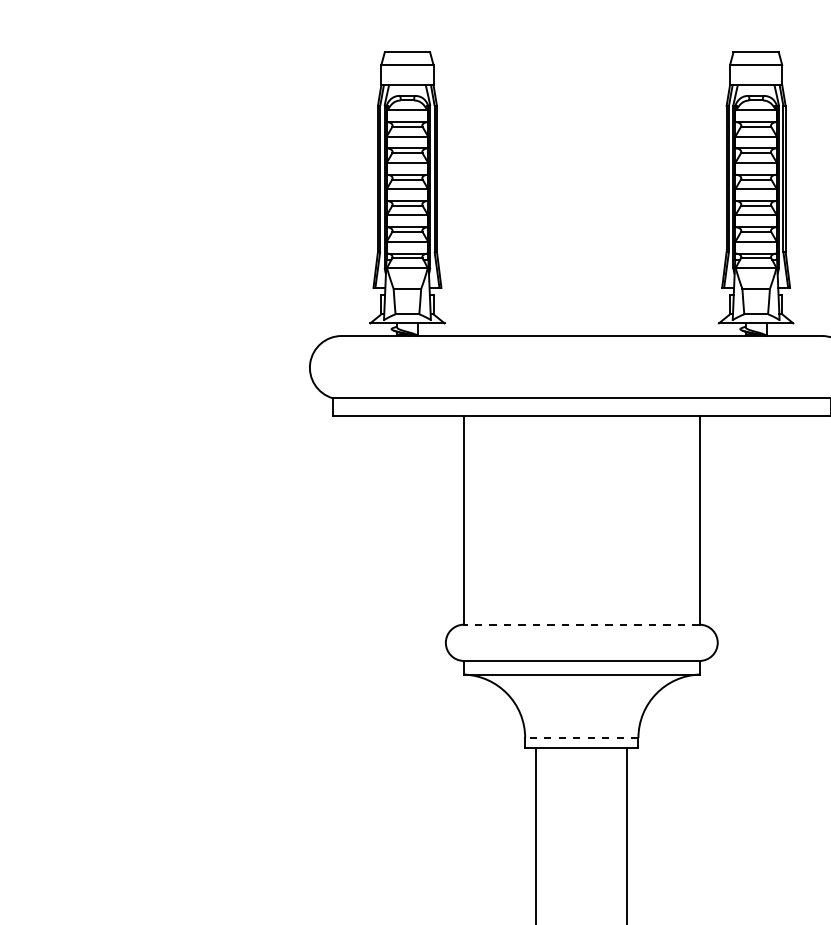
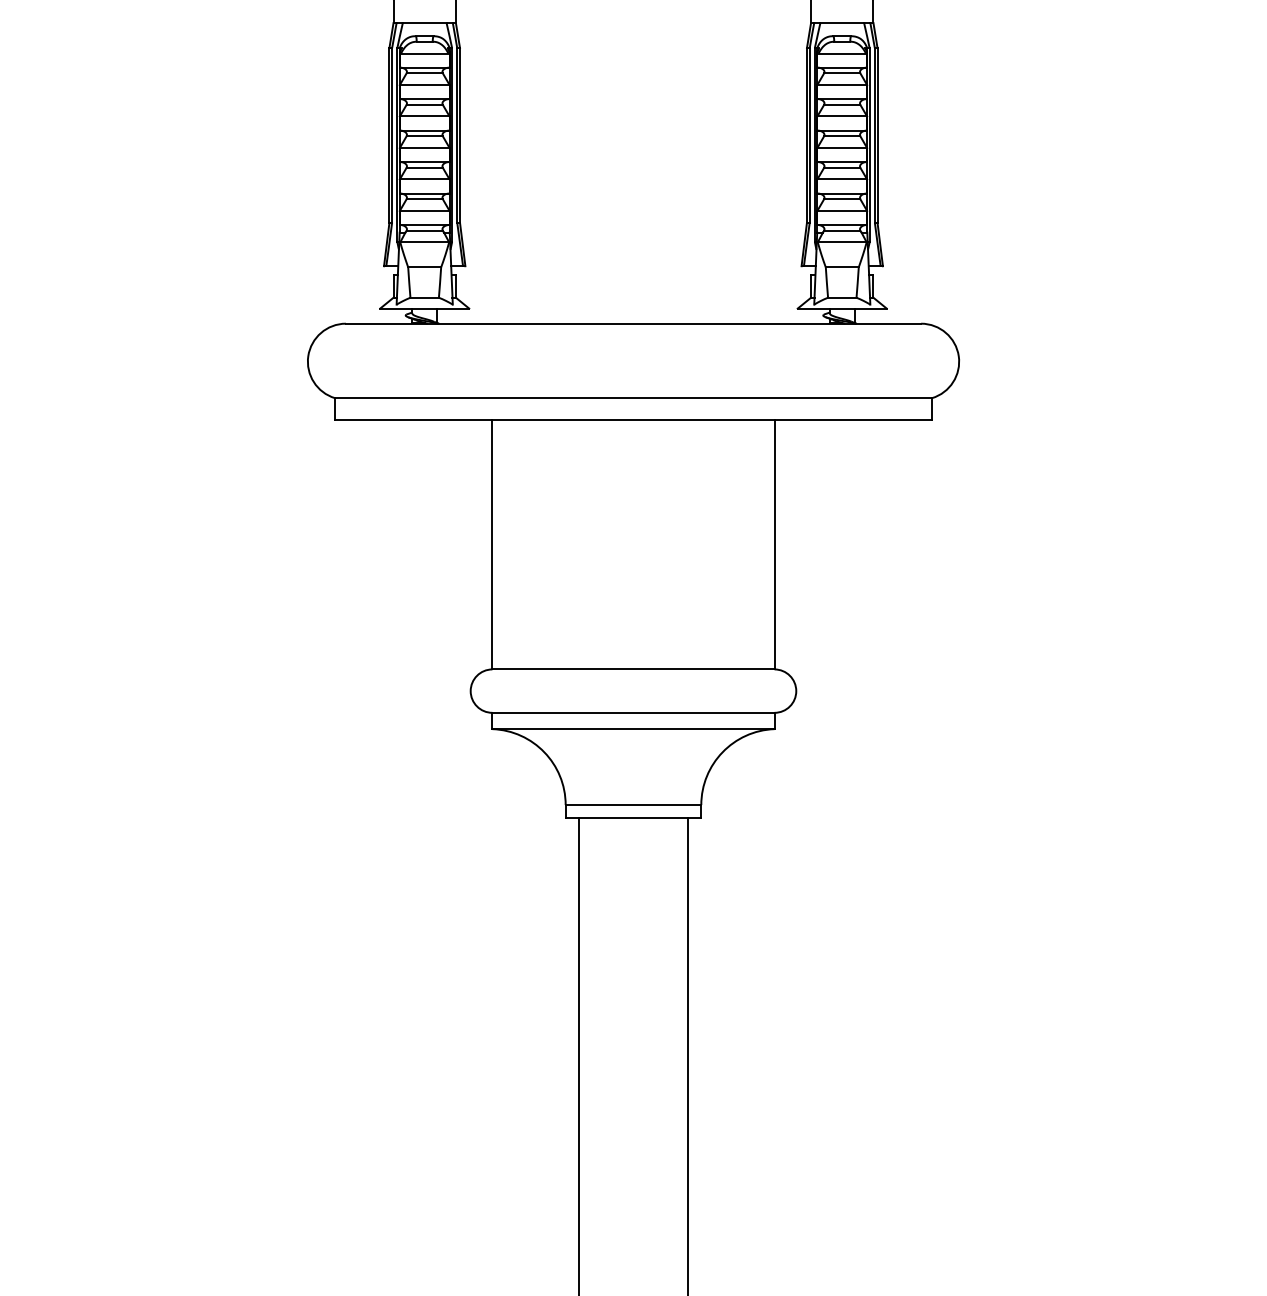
line: (580, 624) -> (632, 669), dashed -> solid
line: (581, 738) -> (633, 805), dashed -> solid

